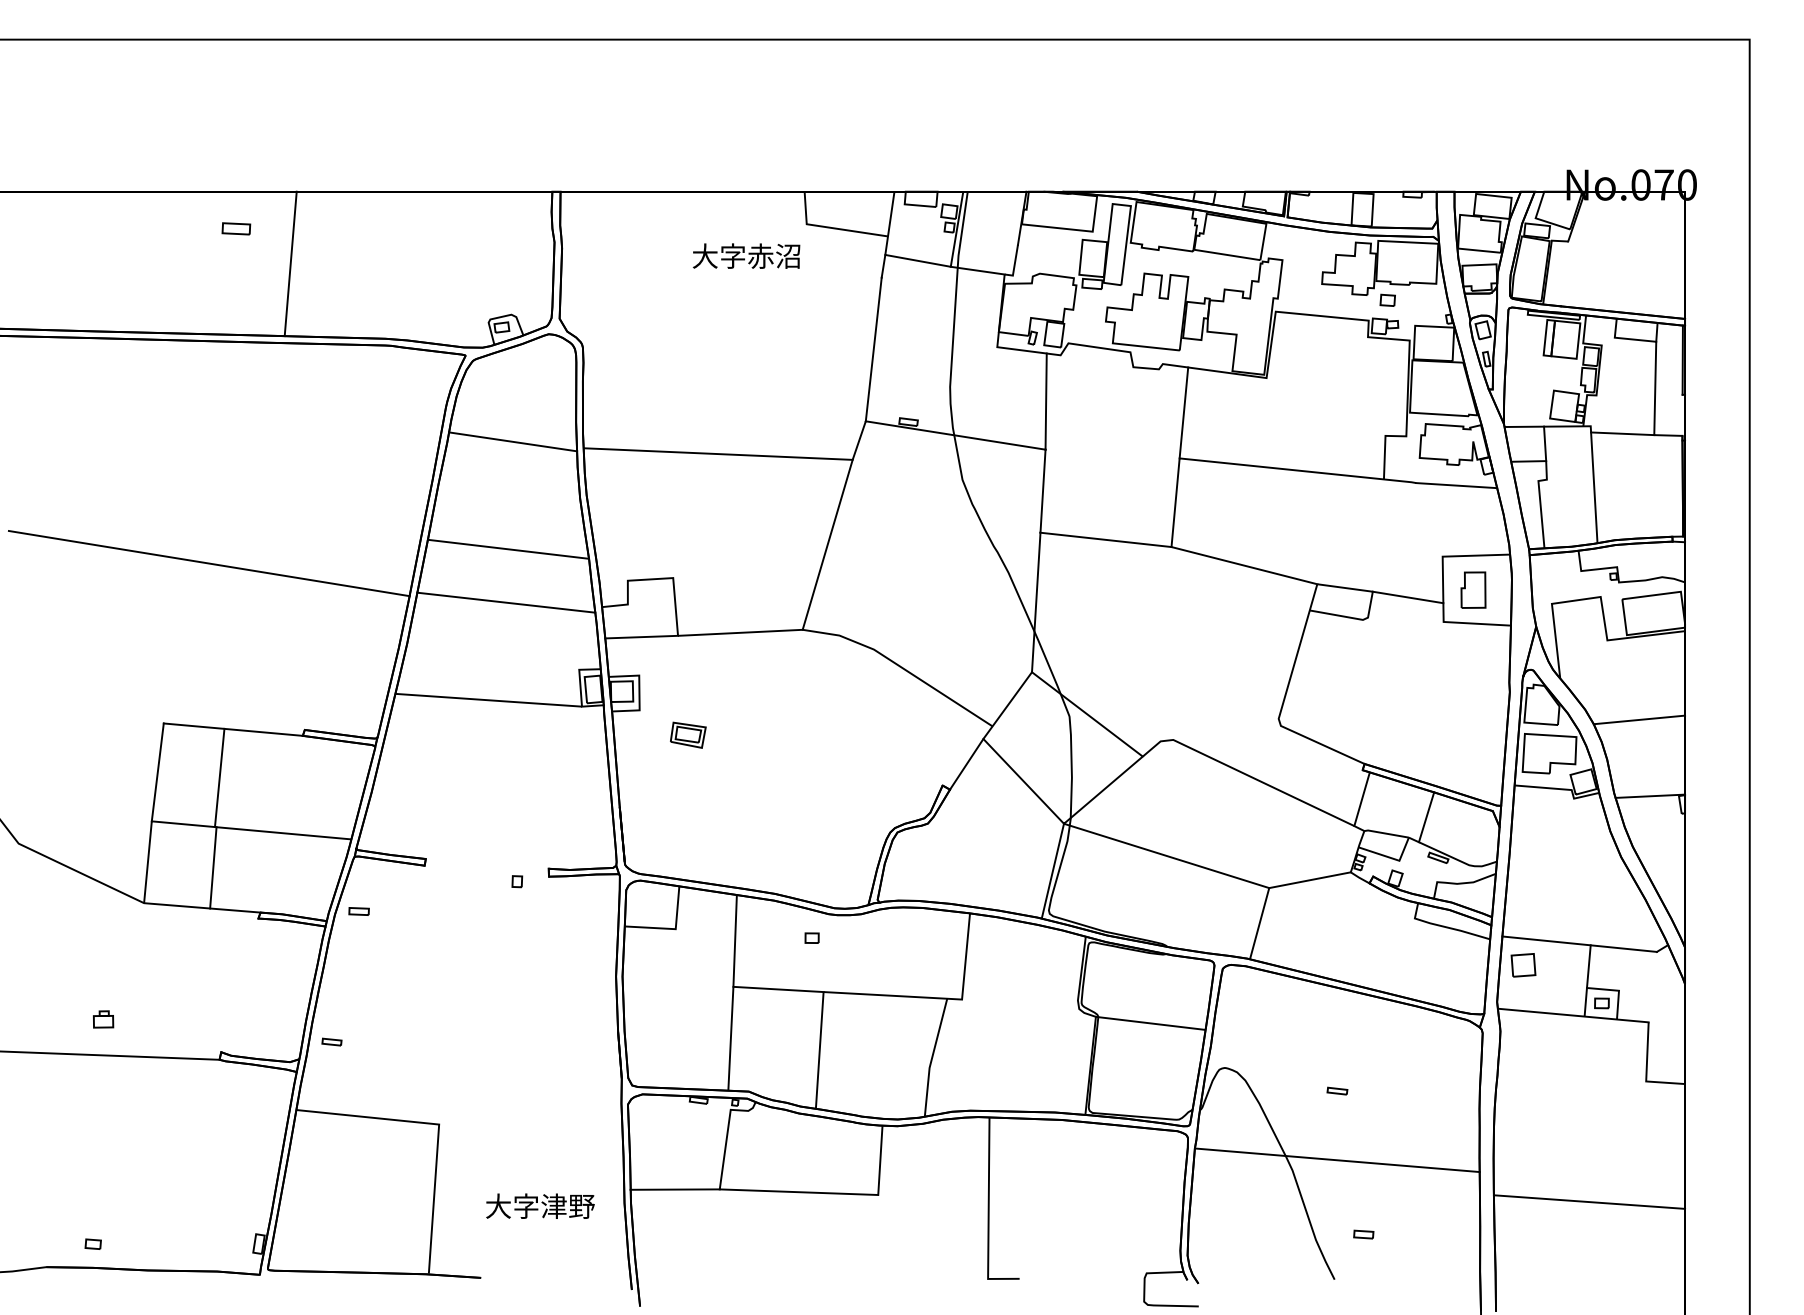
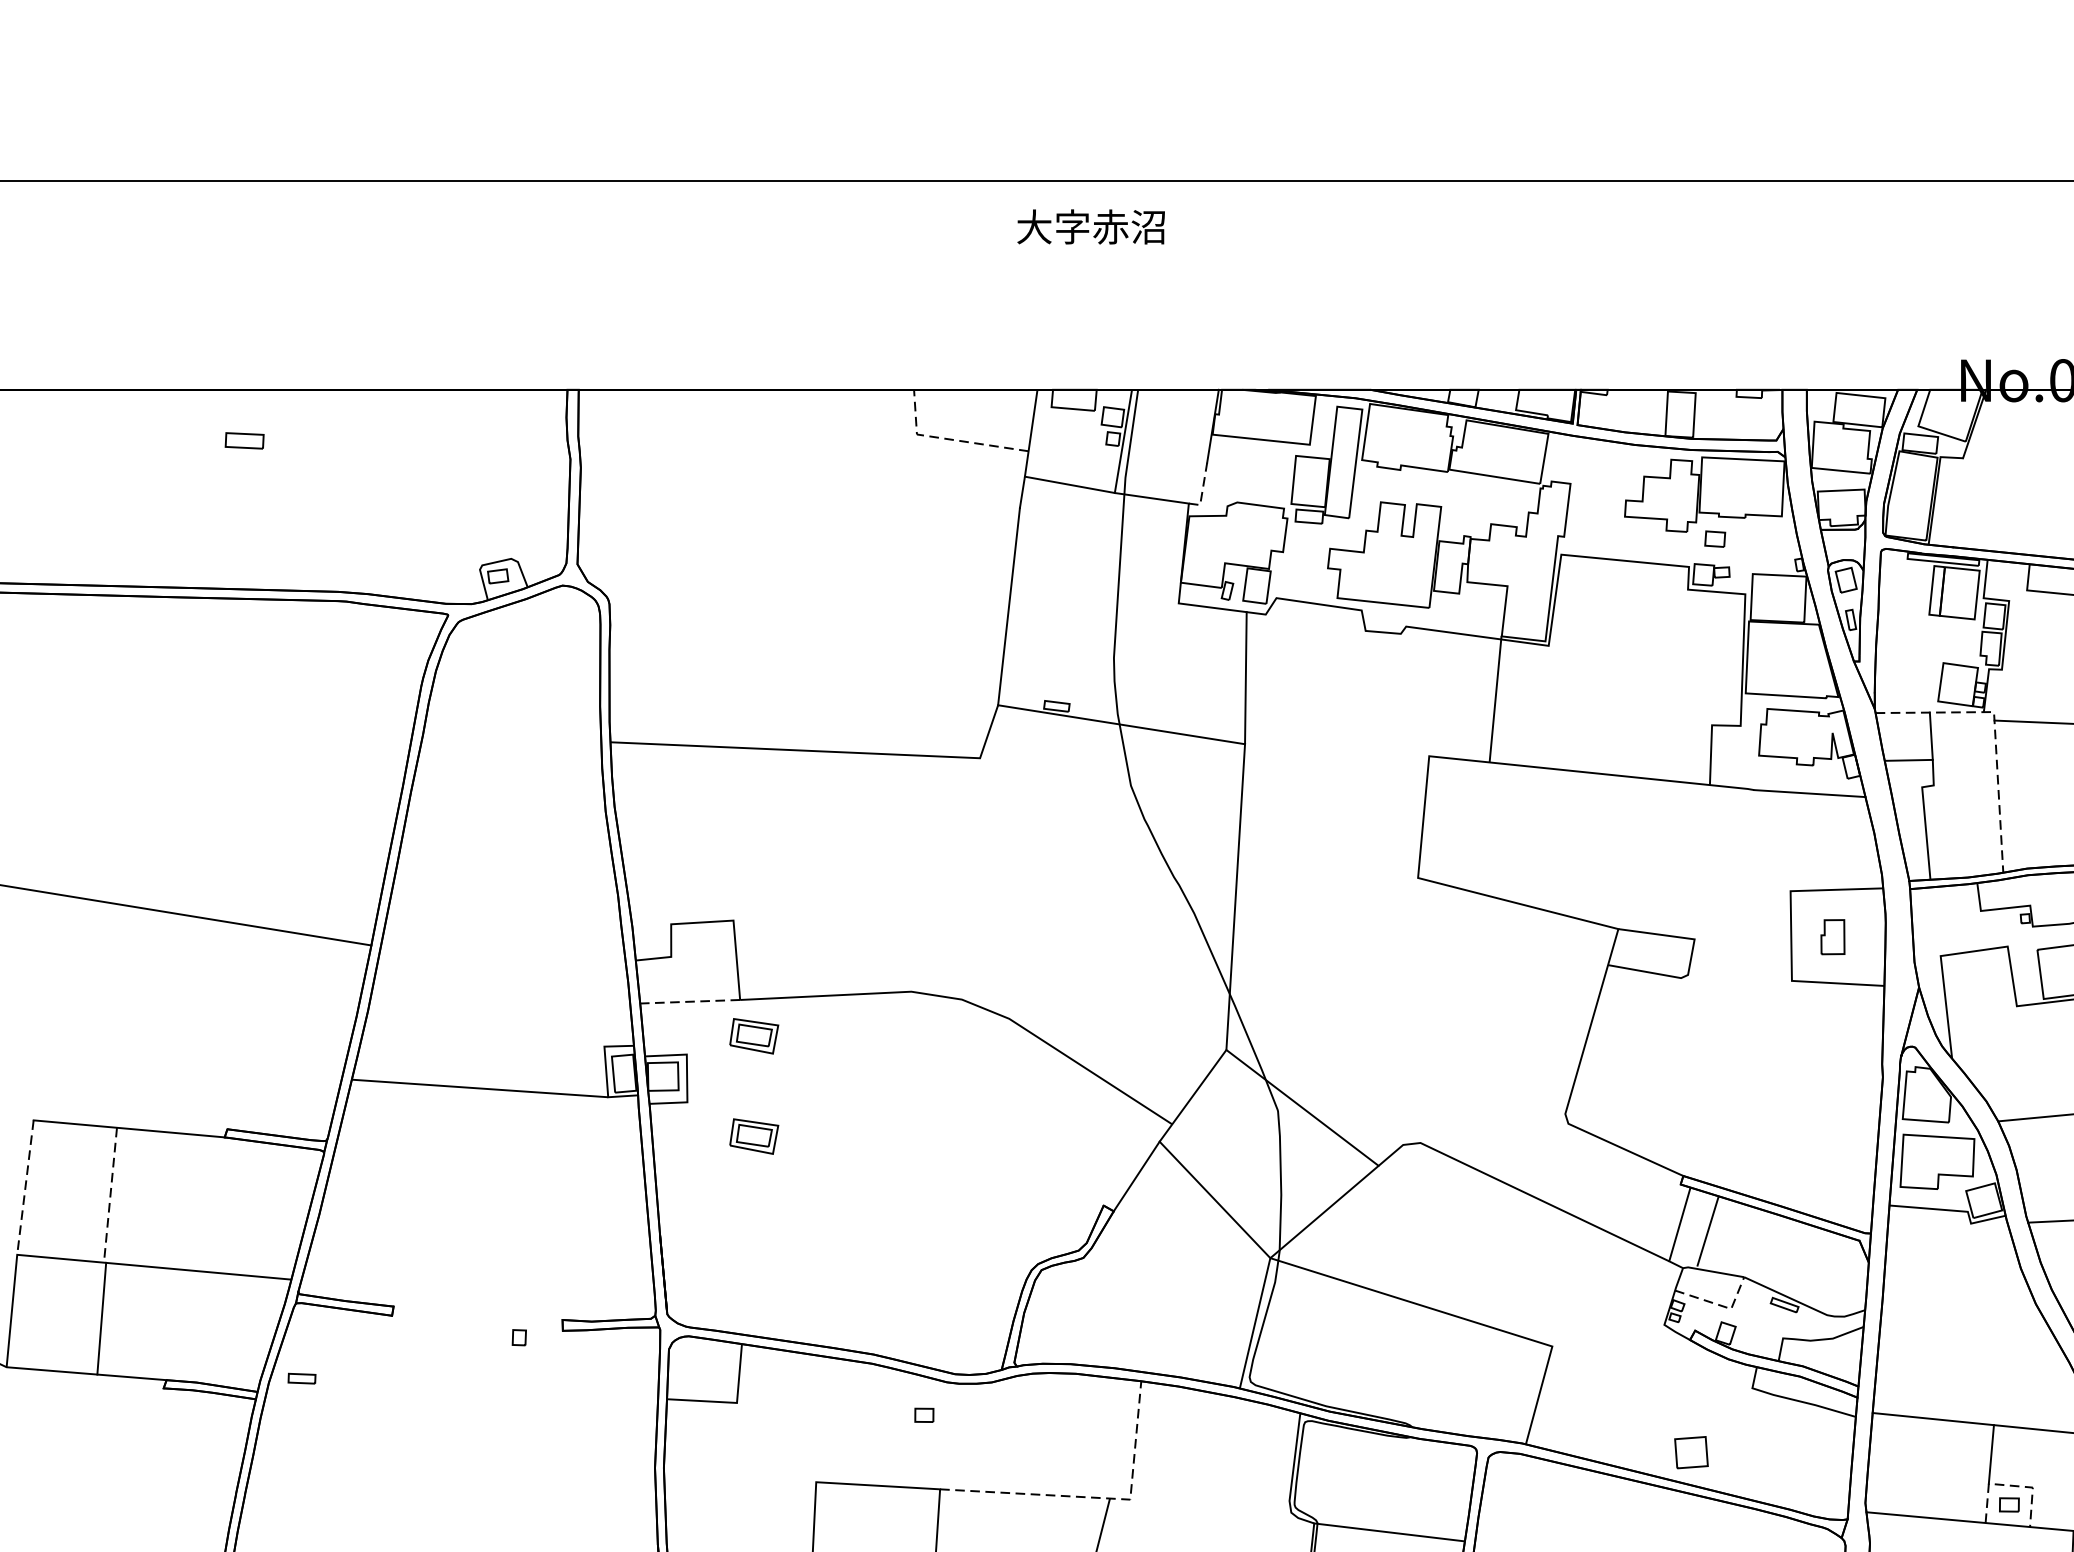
line: (830, 227) -> (949, 438), solid -> dashed
part: (236, 228) -> (244, 440), moved
text: (746, 255) -> (1091, 226), moved
line: (290, 263) -> (207, 488), removed
line: (1014, 265) -> (1202, 491), solid -> dashed
line: (1183, 412) -> (1494, 698), moved
line: (513, 441) -> (514, 732), removed
line: (1591, 441) -> (1995, 732), solid -> dashed
line: (1105, 539) -> (1327, 867), removed
line: (827, 544) -> (945, 874), removed
line: (508, 548) -> (507, 879), removed
part: (1473, 589) -> (1832, 936), size x0.7
line: (1407, 597) -> (1742, 947), removed
line: (506, 602) -> (504, 954), removed
line: (641, 637) -> (689, 1002), solid -> dashed
part: (688, 661) -> (754, 1035), added
line: (157, 772) -> (25, 1187), solid -> dashed
line: (219, 778) -> (110, 1195), solid -> dashed
line: (1426, 817) -> (1707, 1231), moved
line: (1391, 858) -> (1720, 1305), solid -> dashed
line: (1309, 880) -> (1607, 1336), removed
line: (734, 940) -> (817, 1418), removed
part: (1523, 965) -> (1691, 1452), moved
line: (1603, 989) -> (2011, 1485), solid -> dashed
line: (937, 998) -> (1096, 1498), solid -> dashed

